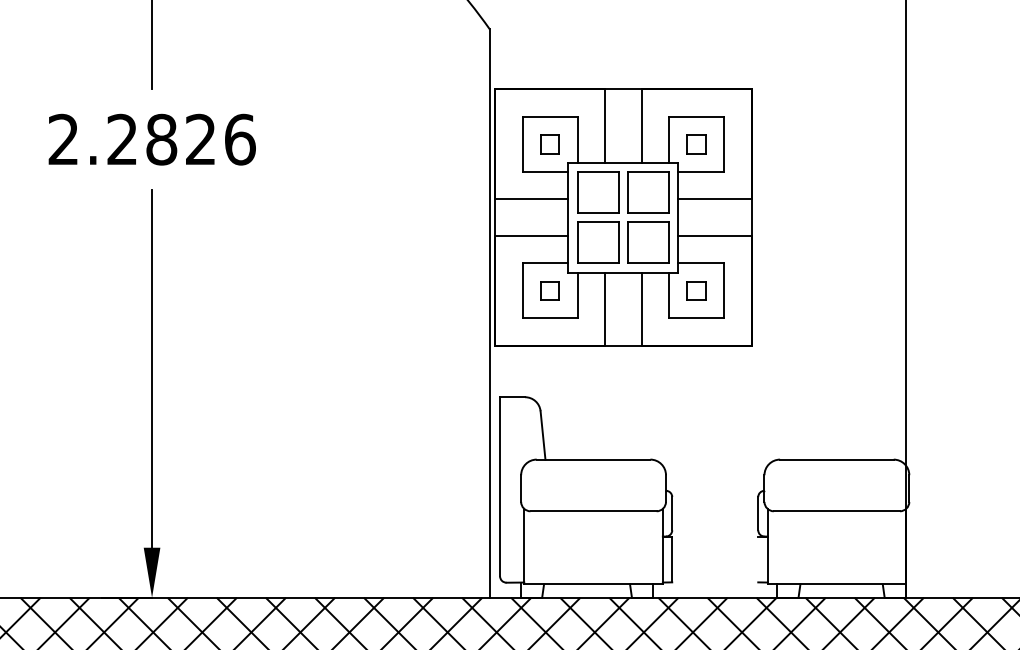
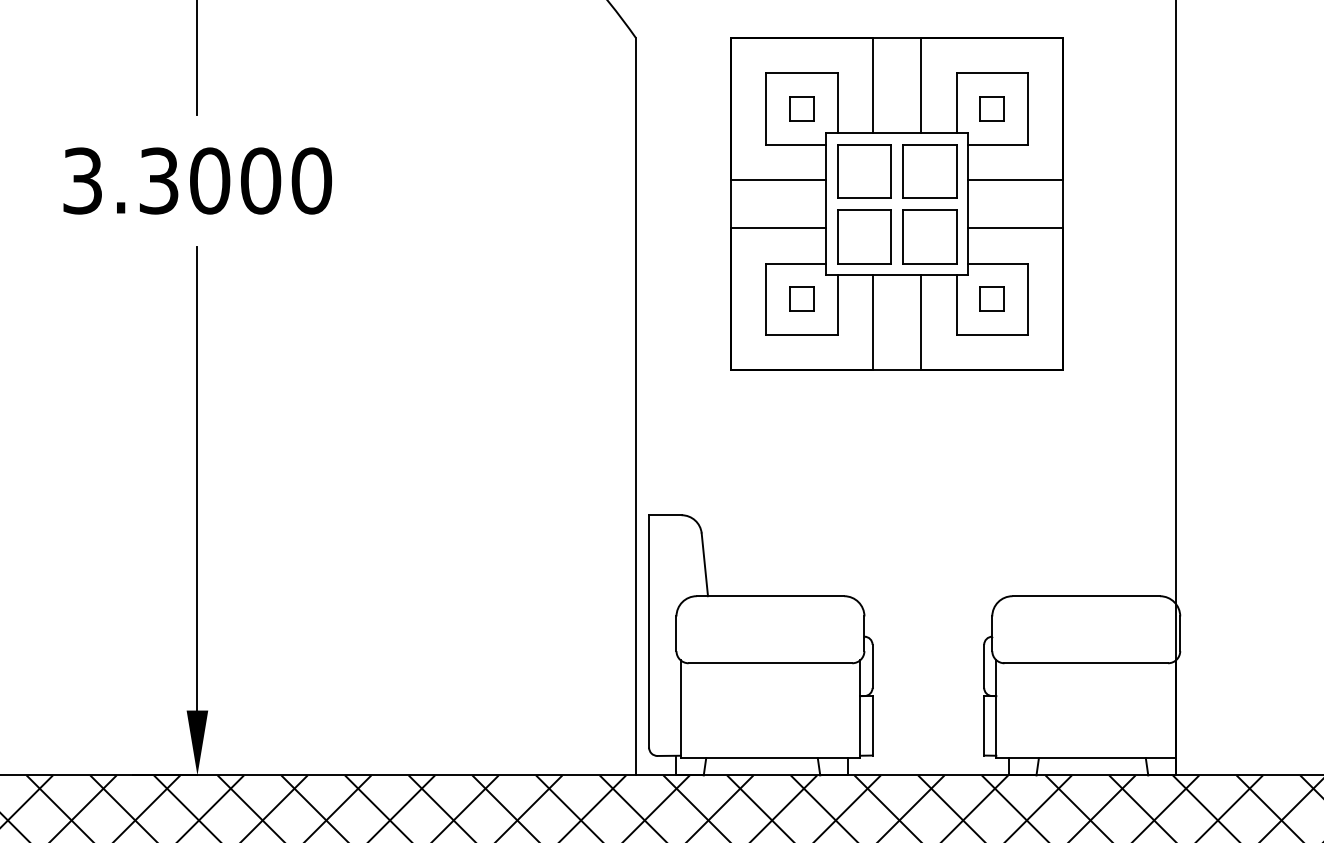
text: (152, 139) -> (197, 180), 2.2826 -> 3.3000
part: (622, 217) -> (896, 203), moved
line: (758, 559) -> (984, 725), added

